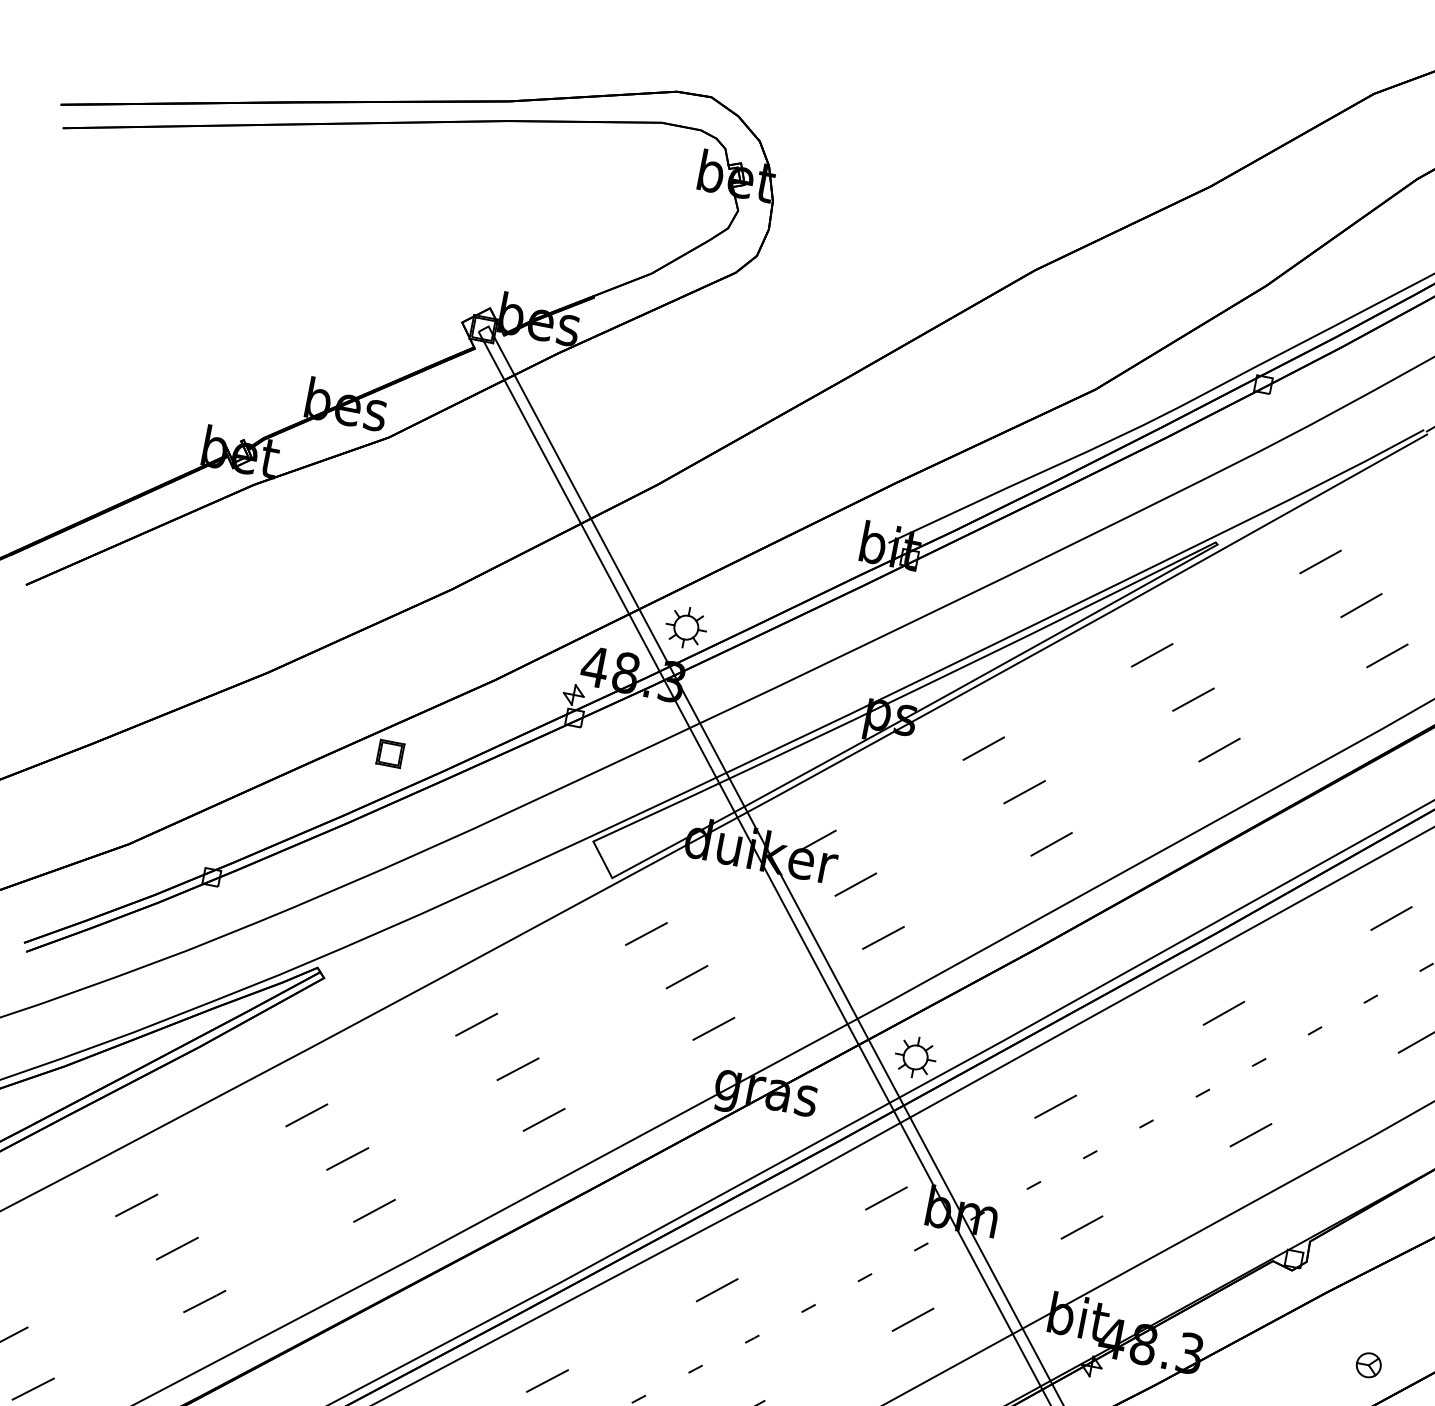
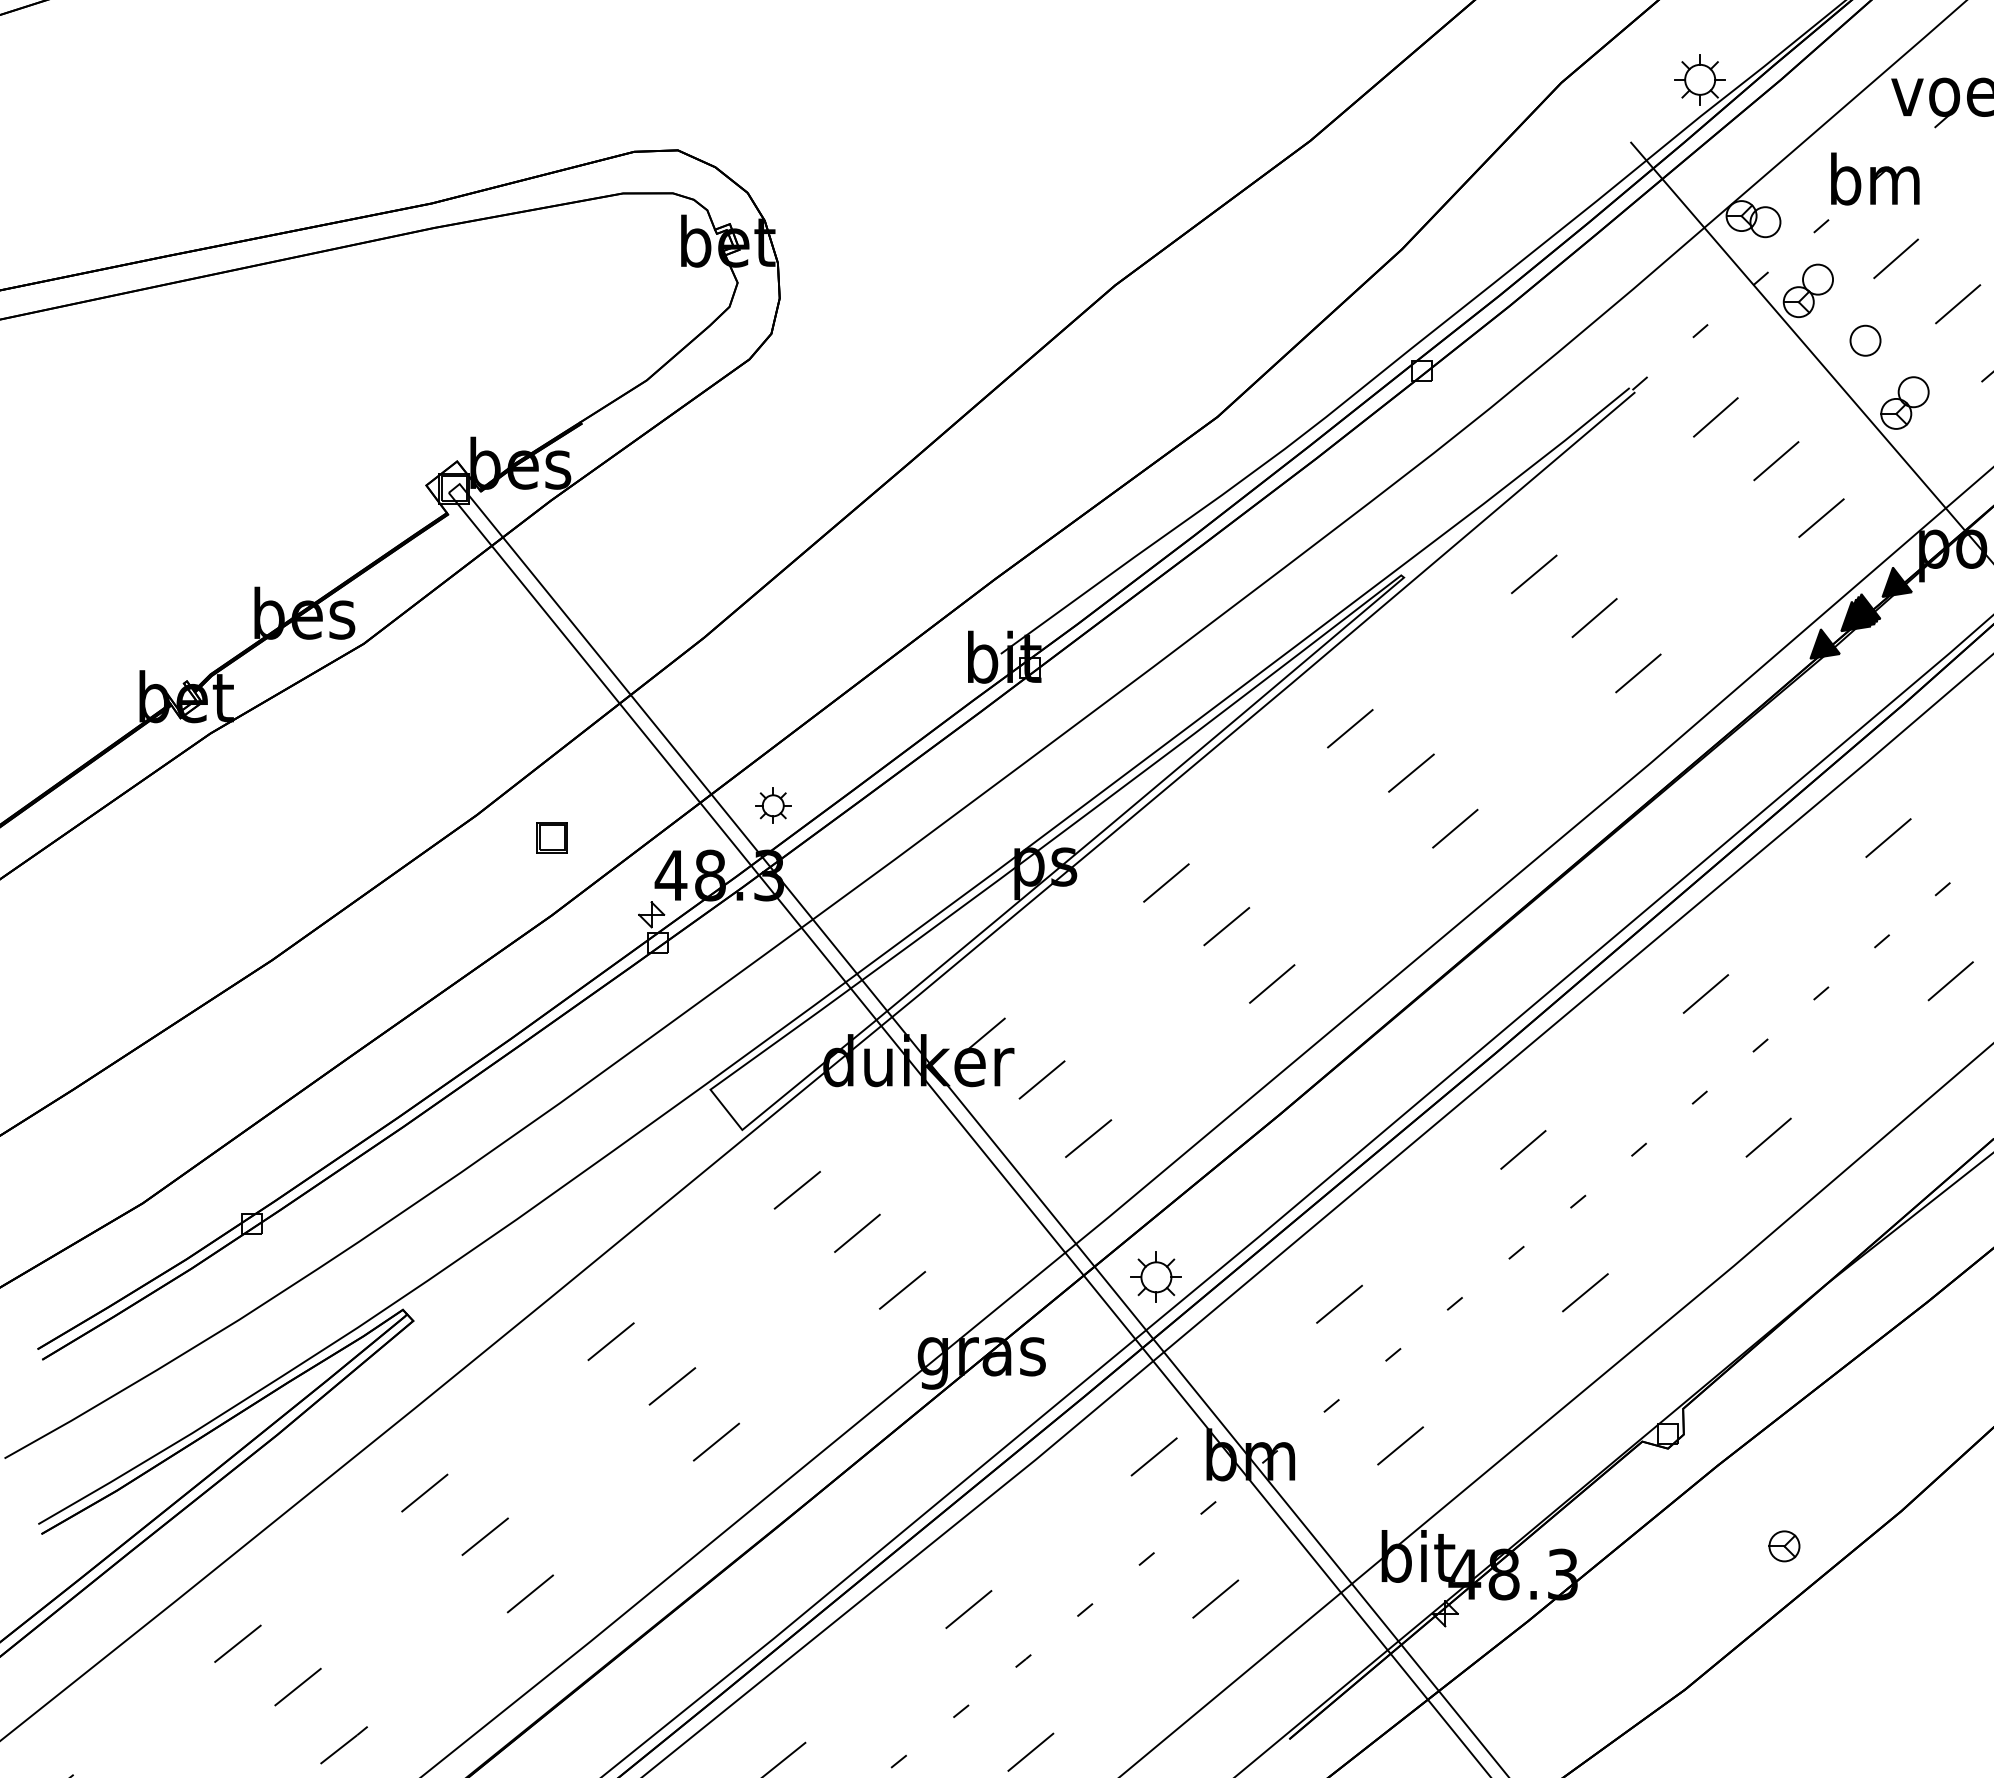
part: (685, 627) -> (772, 805), size x0.7
part: (389, 753) -> (551, 837), moved

